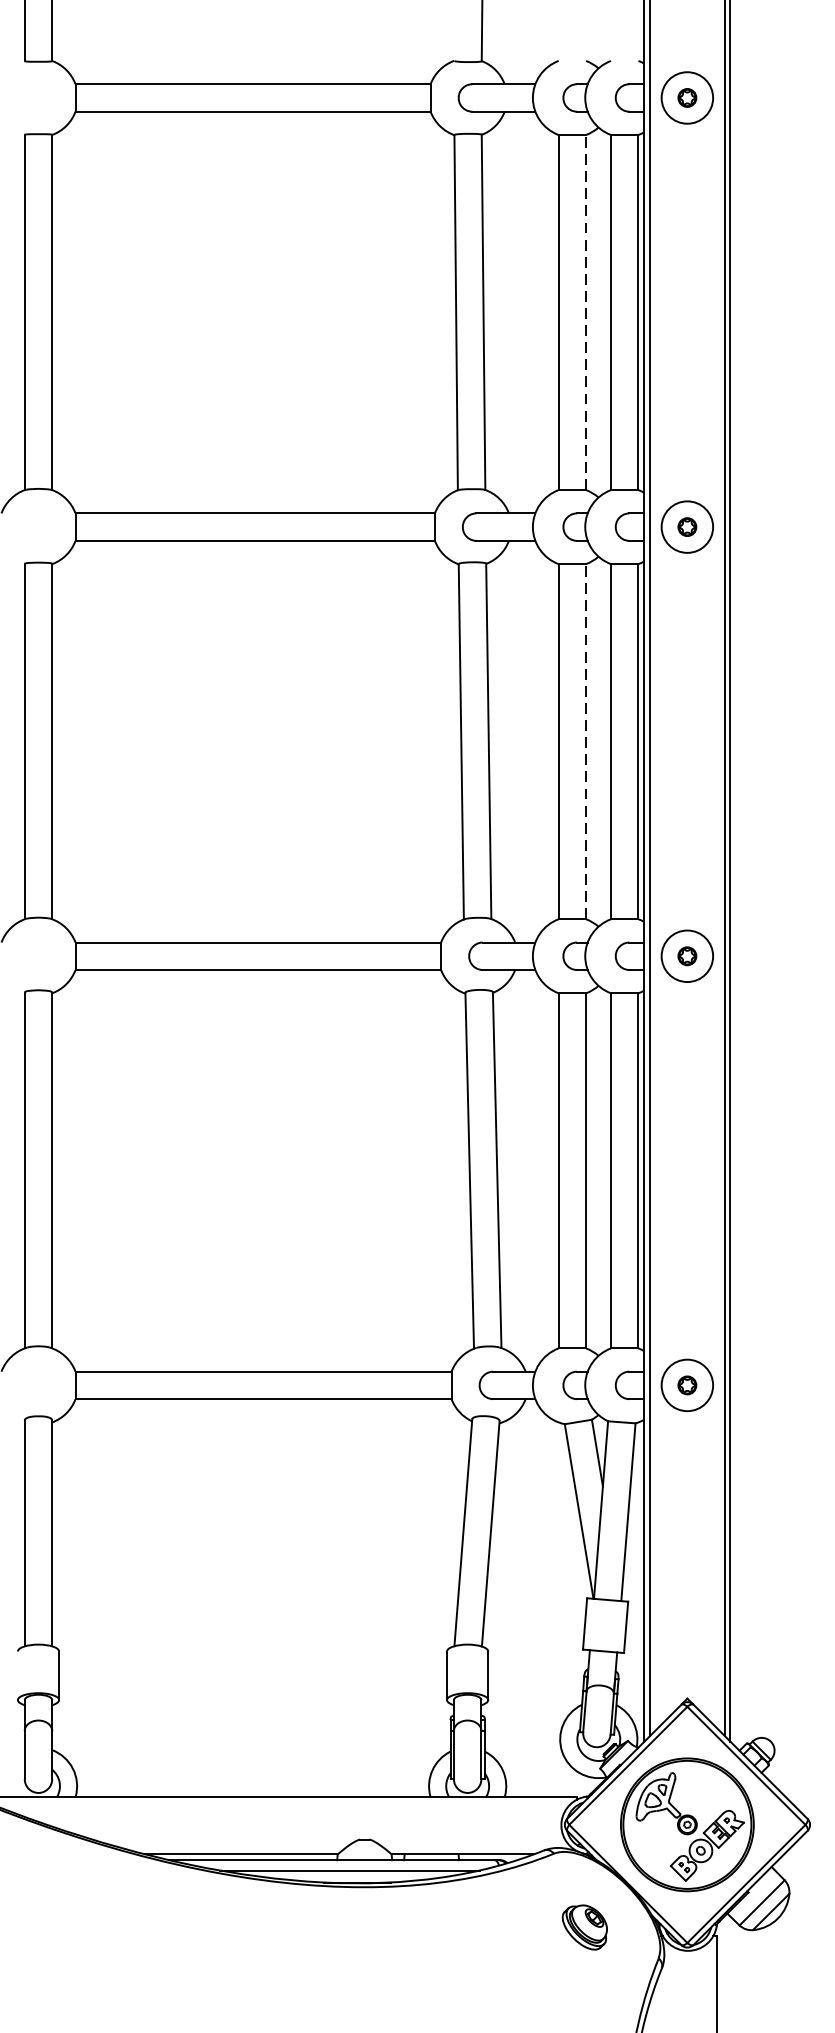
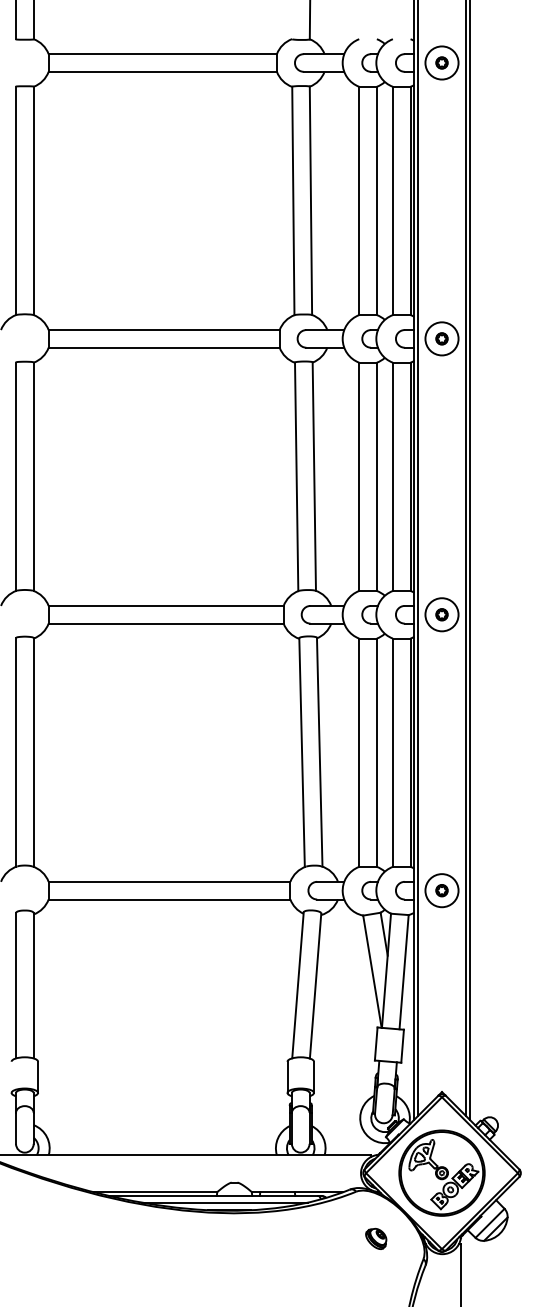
line: (585, 311) -> (376, 200), dashed -> solid
line: (585, 741) -> (376, 476), dashed -> solid
part: (585, 1926) -> (376, 1238), size x0.71

